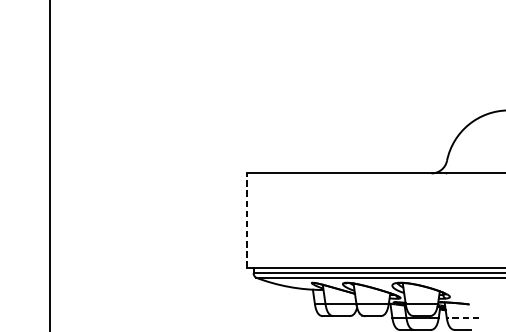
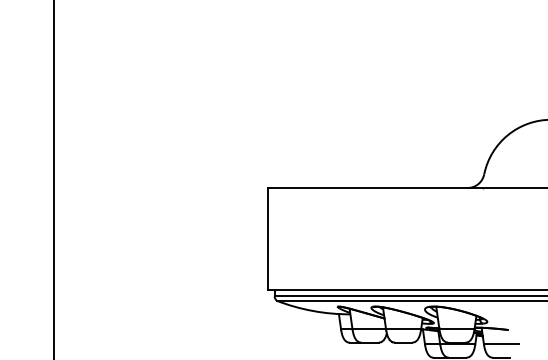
line: (247, 219) -> (267, 238), dashed -> solid
line: (462, 317) -> (501, 344), dashed -> solid

